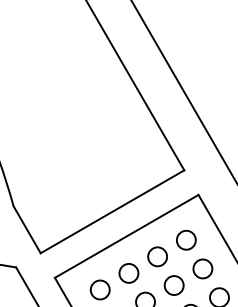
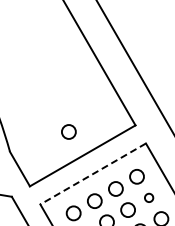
circle: (93, 178) -> (68, 131), added
line: (127, 235) -> (93, 173), solid -> dashed
circle: (201, 268) -> (148, 197), size x0.6

